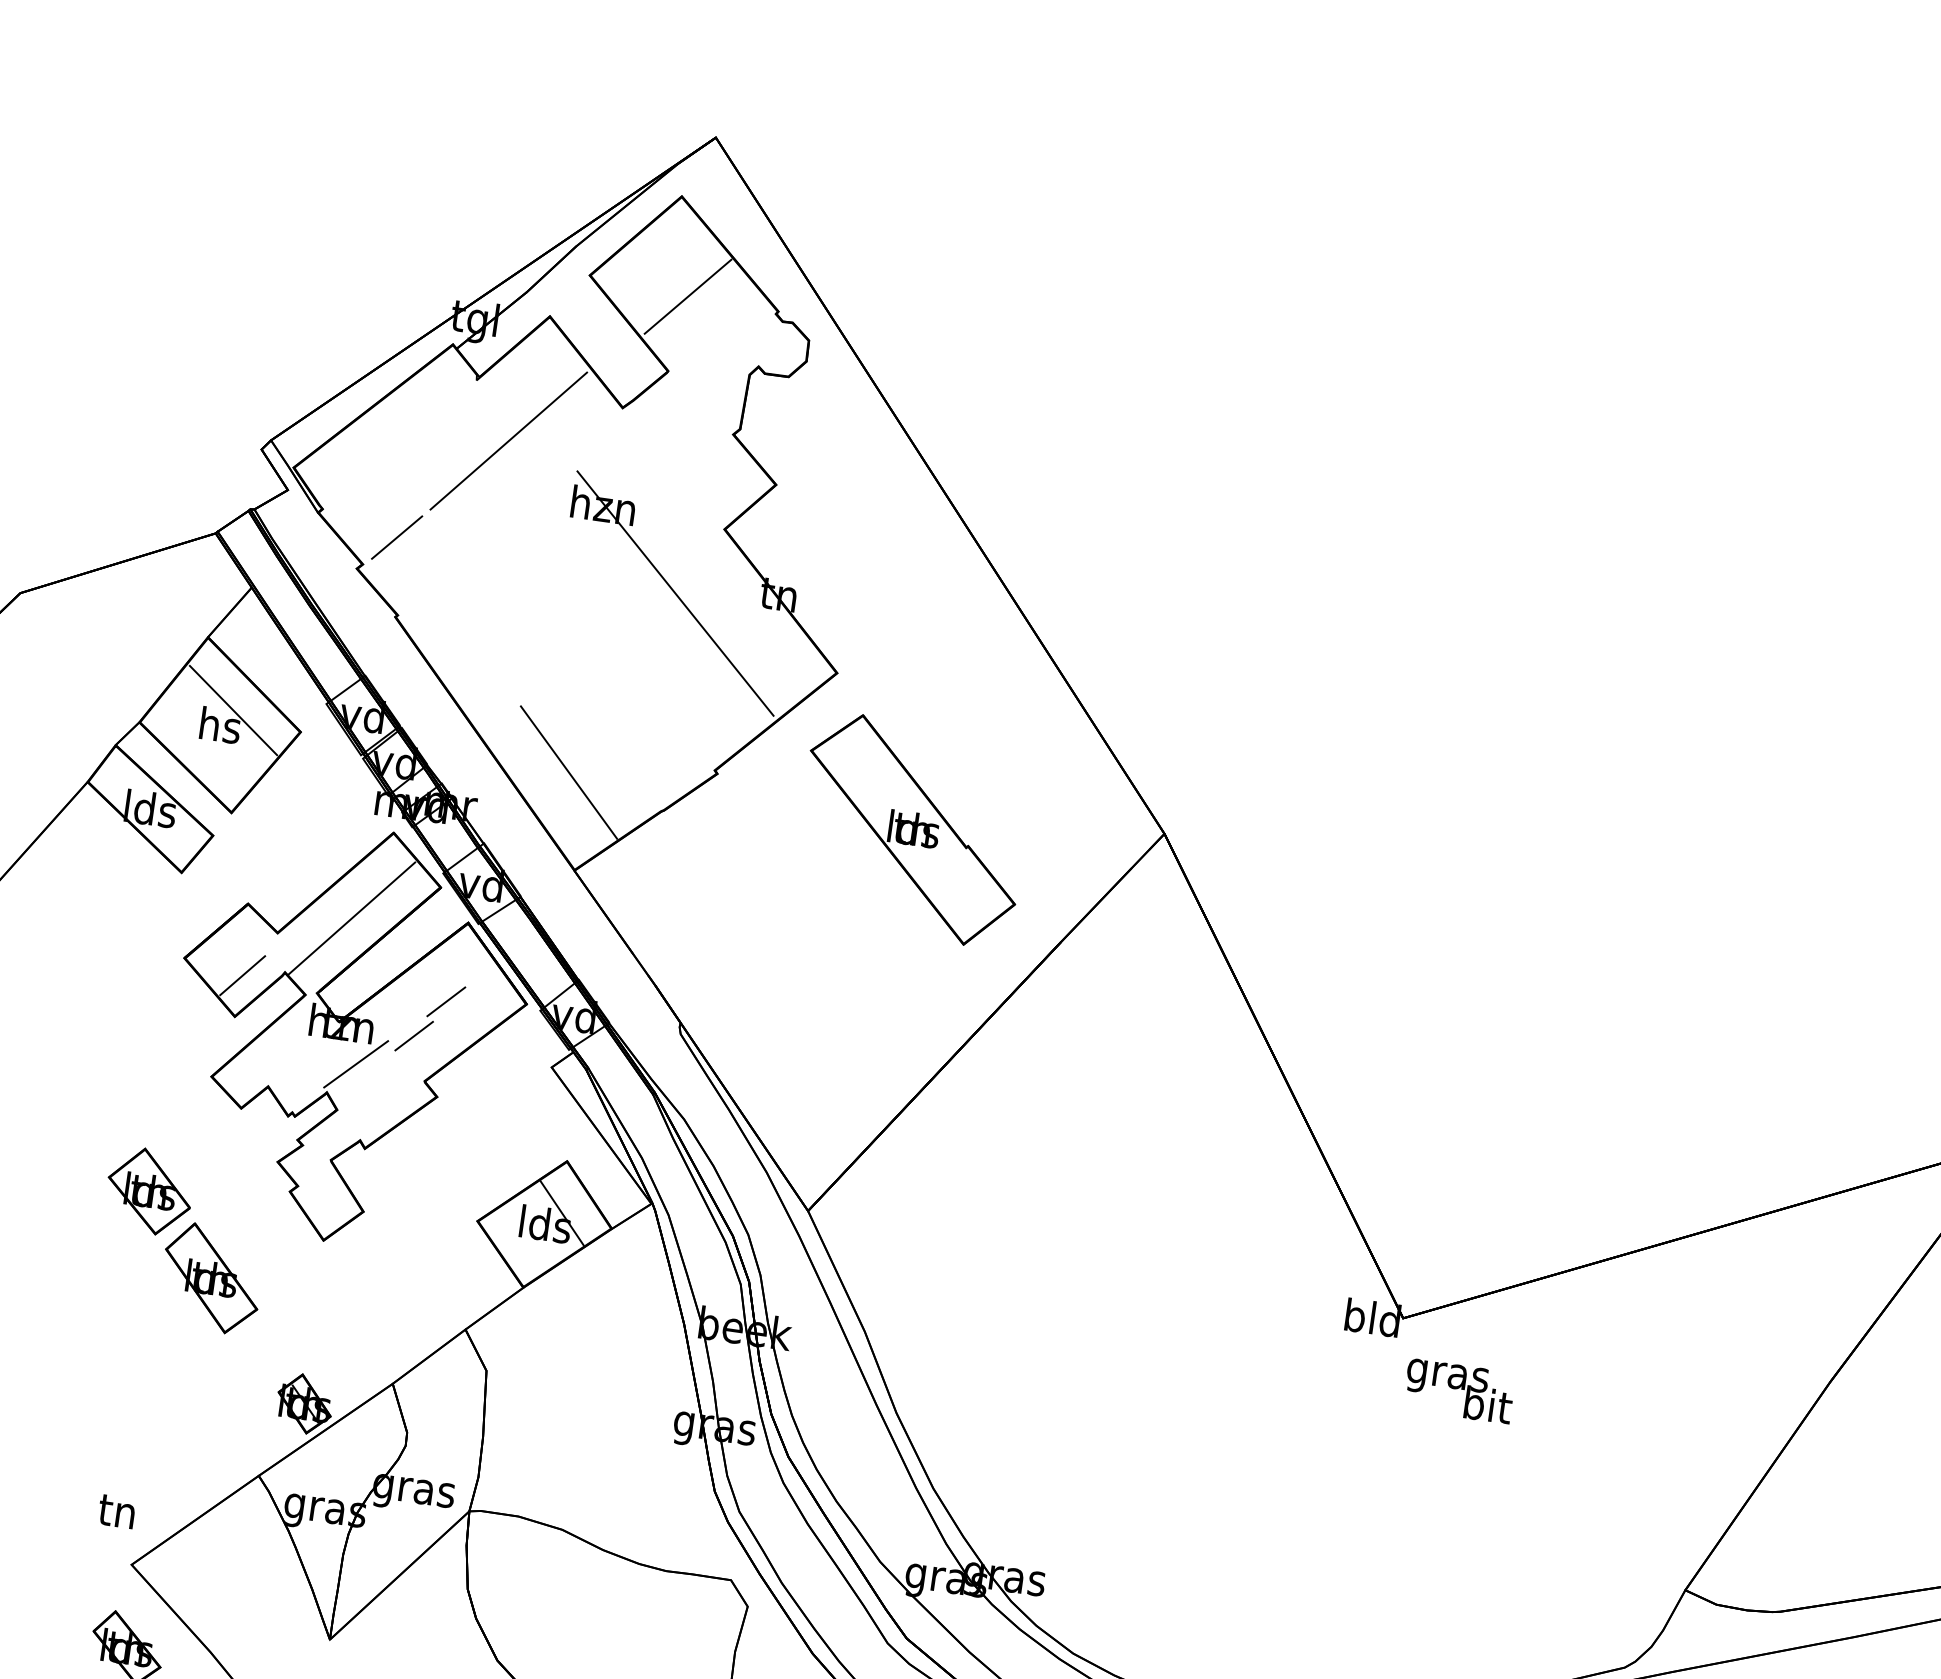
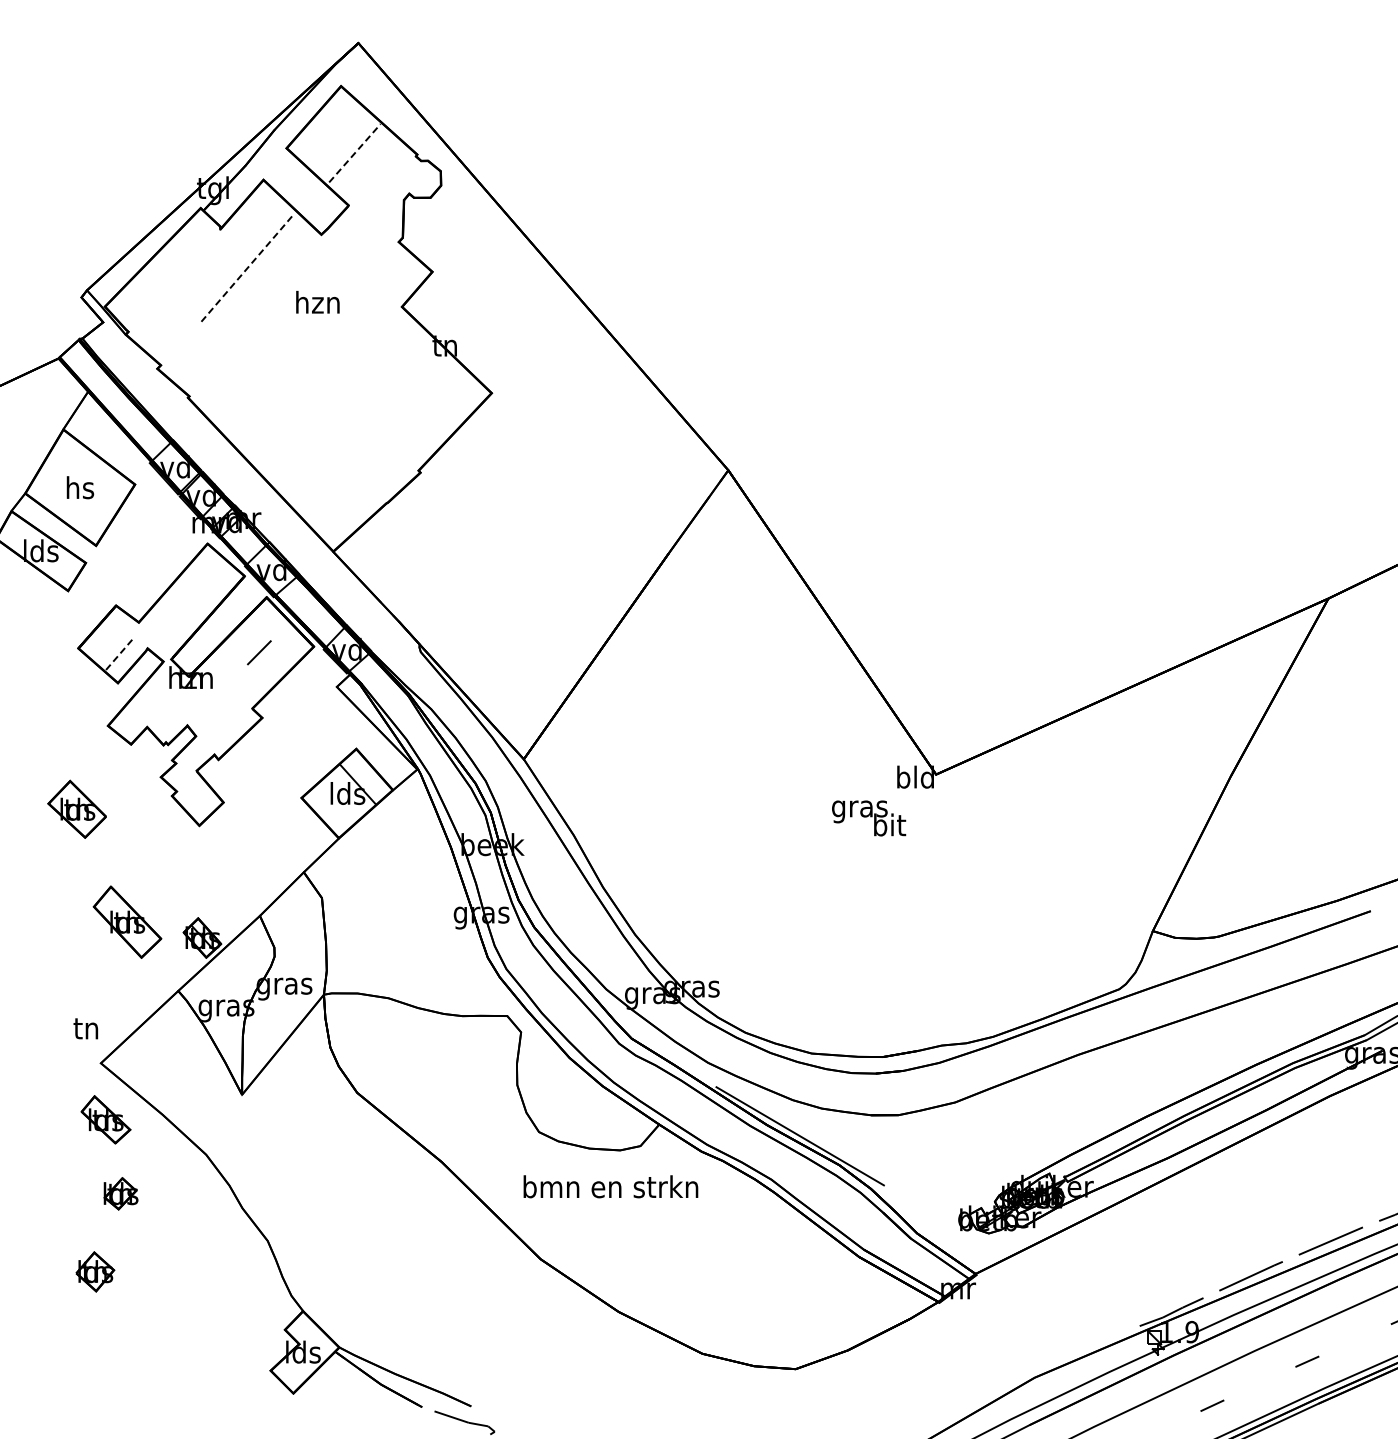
line: (687, 296) -> (354, 153), solid -> dashed
line: (508, 441) -> (247, 268), solid -> dashed
line: (397, 536) -> (181, 343), removed
line: (674, 592) -> (374, 354), removed
line: (233, 710) -> (87, 476), removed
line: (569, 773) -> (320, 486), removed
part: (912, 829) -> (557, 491), removed
line: (351, 918) -> (187, 605), removed
line: (242, 975) -> (119, 654), solid -> dashed
line: (413, 1035) -> (240, 678), removed
line: (356, 1064) -> (204, 703), removed
part: (211, 1277) -> (127, 921), moved
text: (1459, 1391) -> (869, 818), moved

